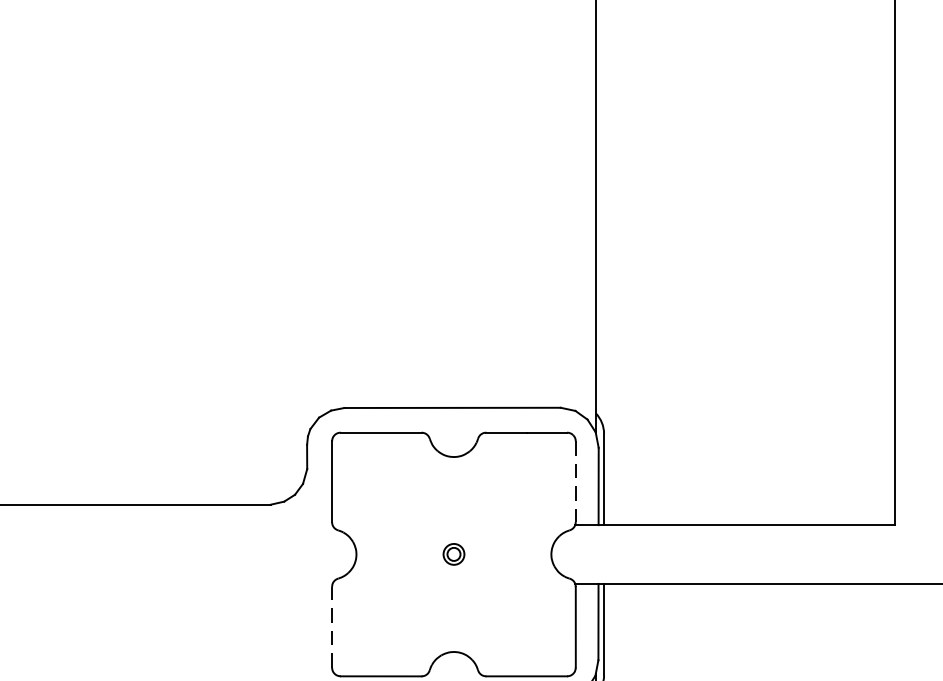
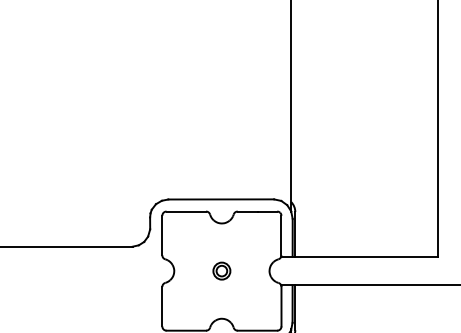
line: (575, 481) -> (281, 235), dashed -> solid
part: (453, 553) -> (221, 270), size x1.67
line: (332, 626) -> (162, 306), dashed -> solid

